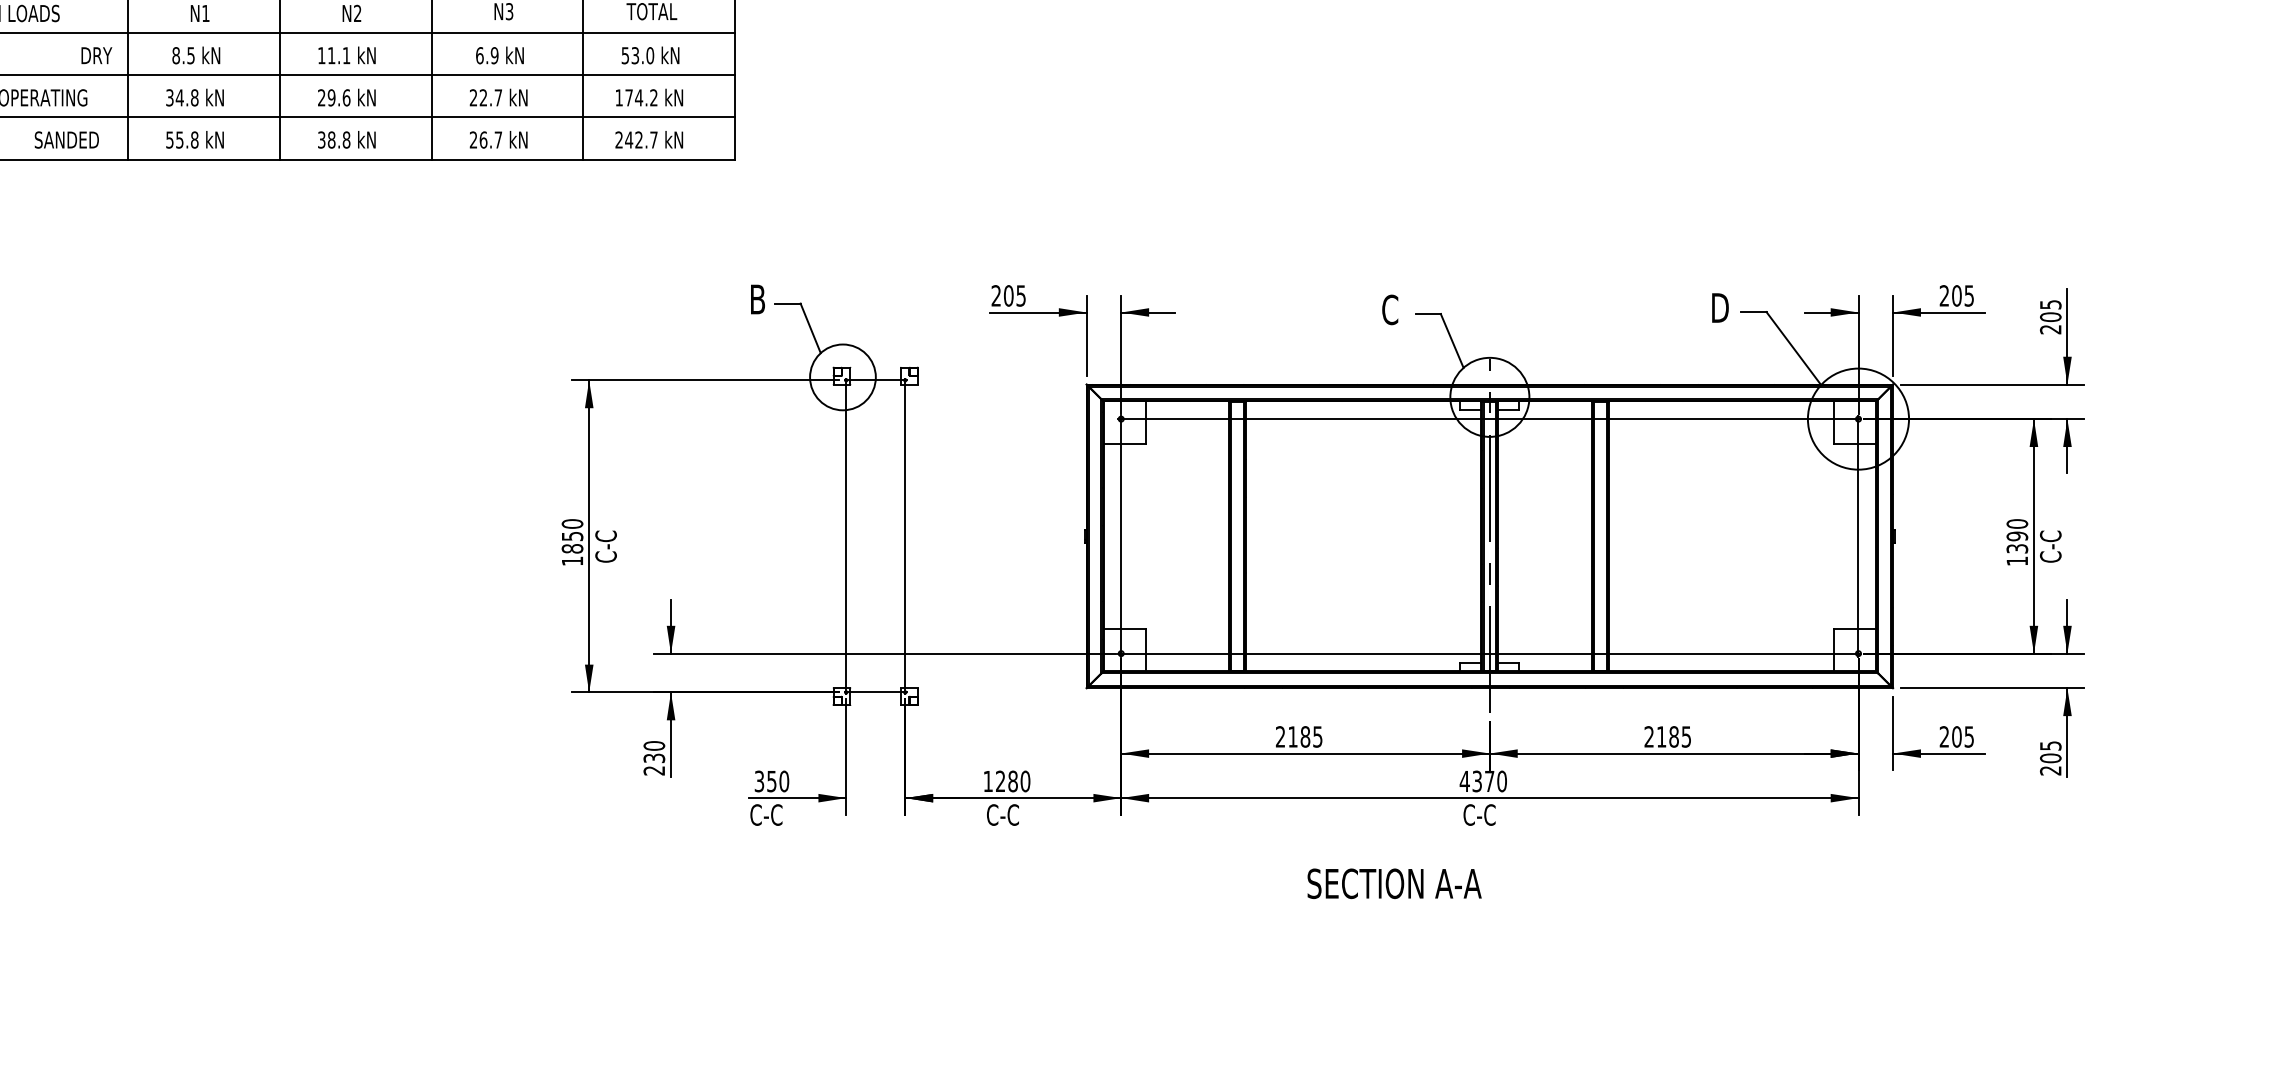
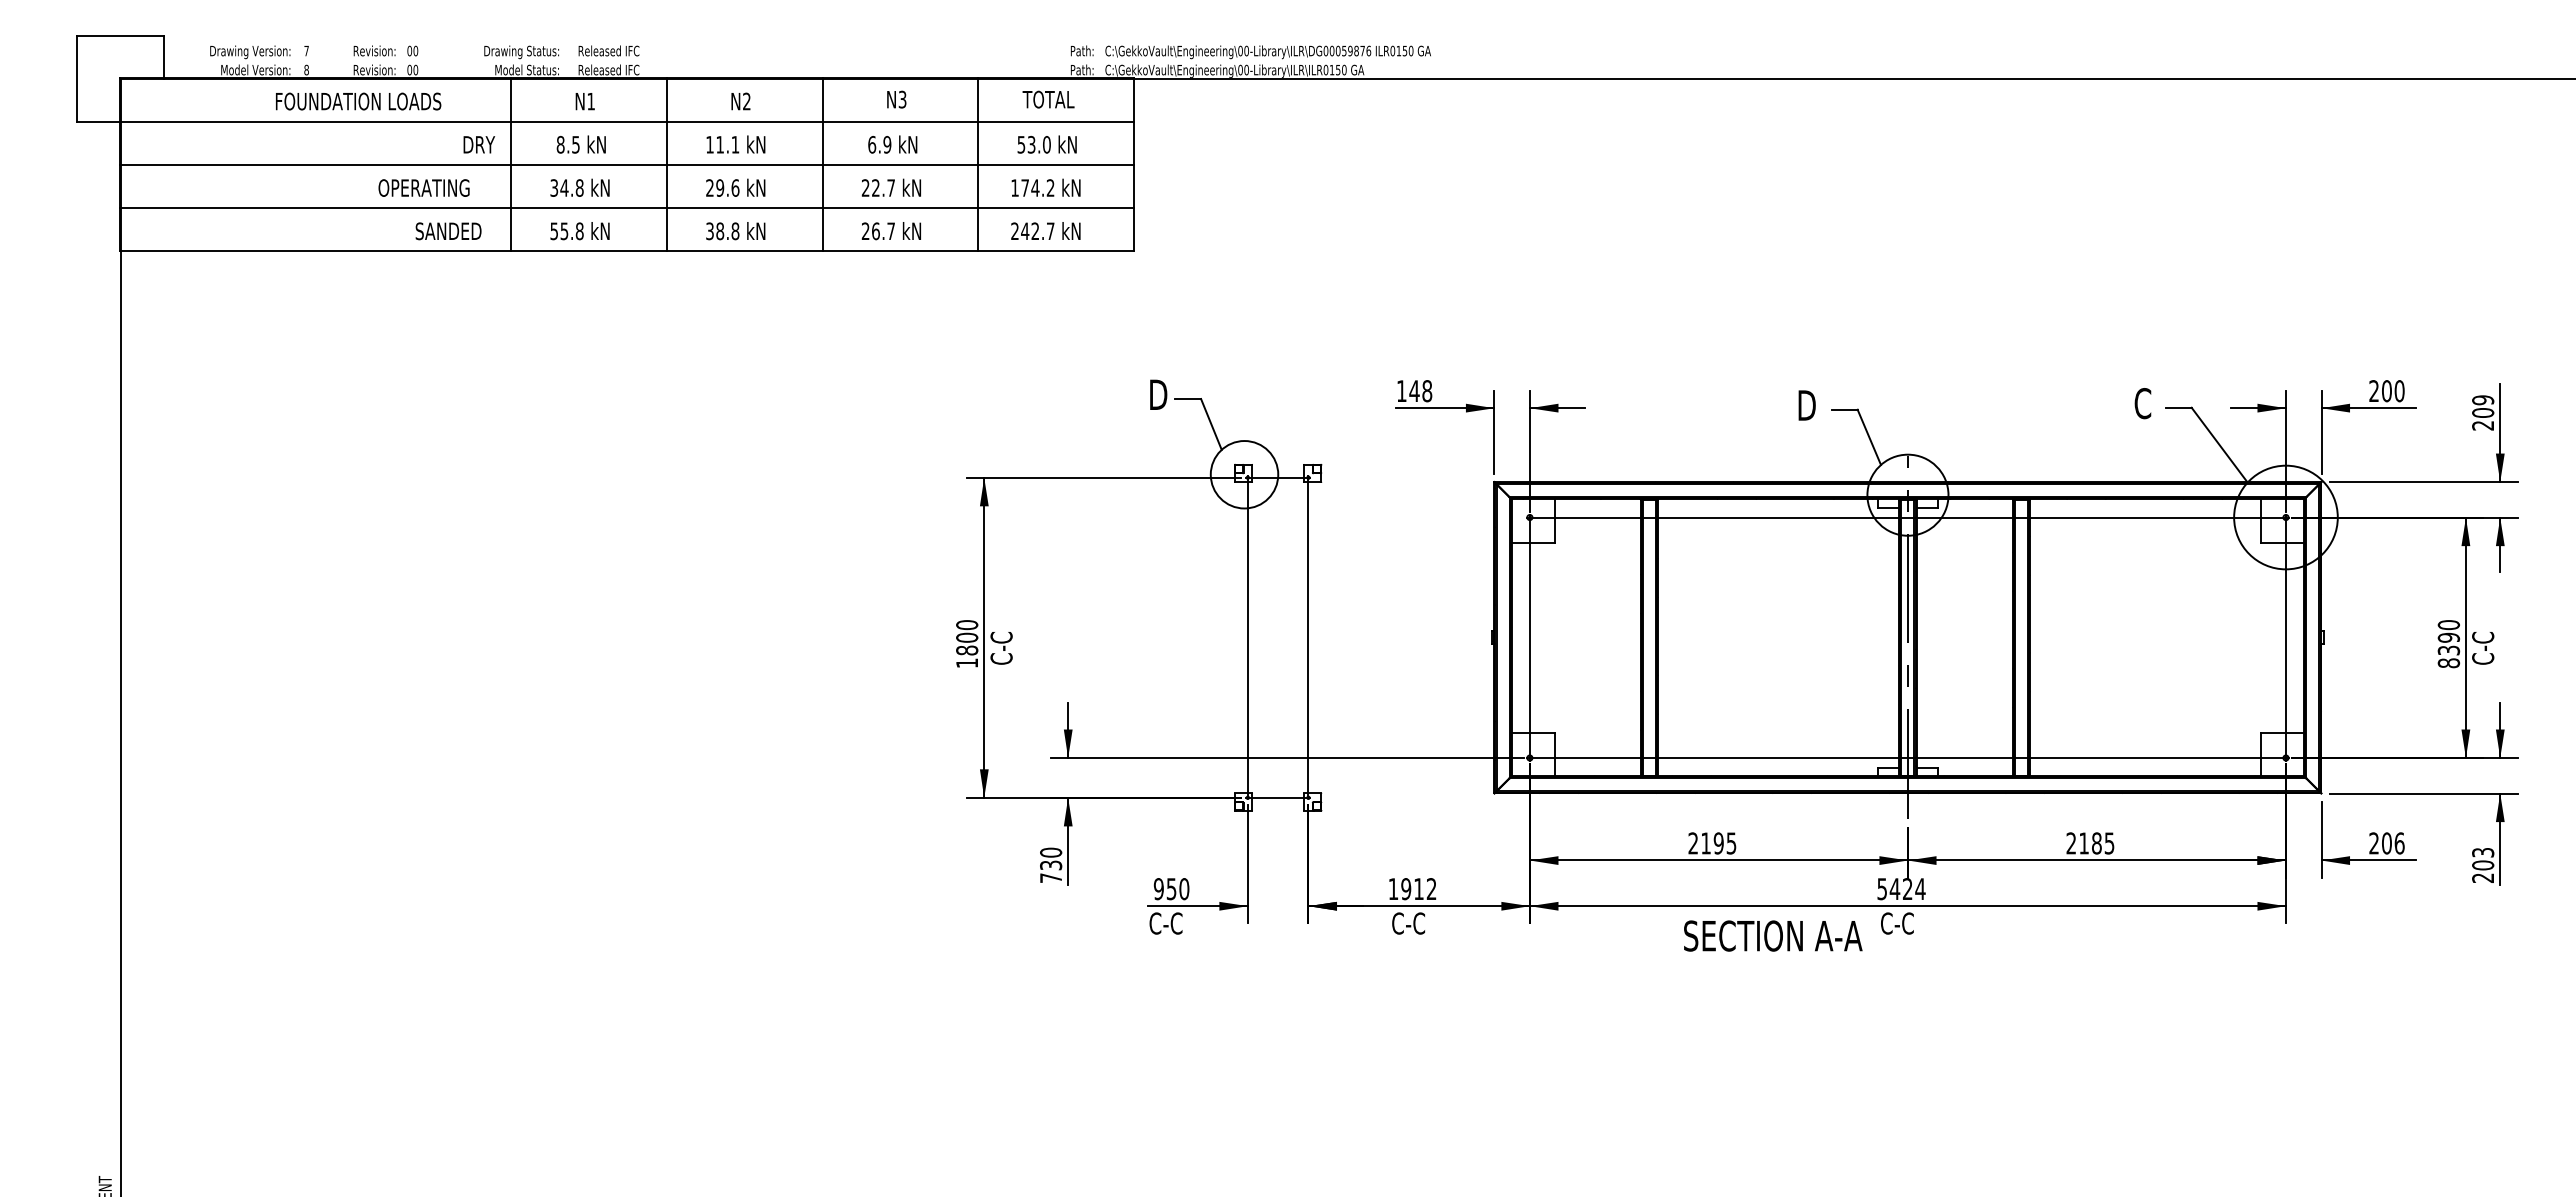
text: (1008, 296) -> (1414, 391), 205 -> 148
text: (1969, 296) -> (2399, 391), 205 -> 200
text: (761, 299) -> (1160, 394), B -> D
text: (2050, 305) -> (2482, 400), 205 -> 209
text: (1719, 307) -> (2143, 403), D -> C
text: (1390, 309) -> (1806, 405), C -> D
text: (572, 536) -> (967, 637), 1850 -> 1800
text: (2016, 561) -> (2448, 663), 1390 -> 8390
text: (1305, 736) -> (1718, 843), 2185 -> 2195
text: (1969, 736) -> (2399, 843), 205 -> 206
text: (2050, 745) -> (2482, 852), 205 -> 203
text: (653, 770) -> (1050, 877), 230 -> 730
text: (759, 781) -> (1158, 889), 350 -> 950
text: (1012, 781) -> (1418, 889), 1280 -> 1912
text: (1483, 781) -> (1901, 889), 4370 -> 5424
text: (1394, 883) -> (1773, 935), moved

